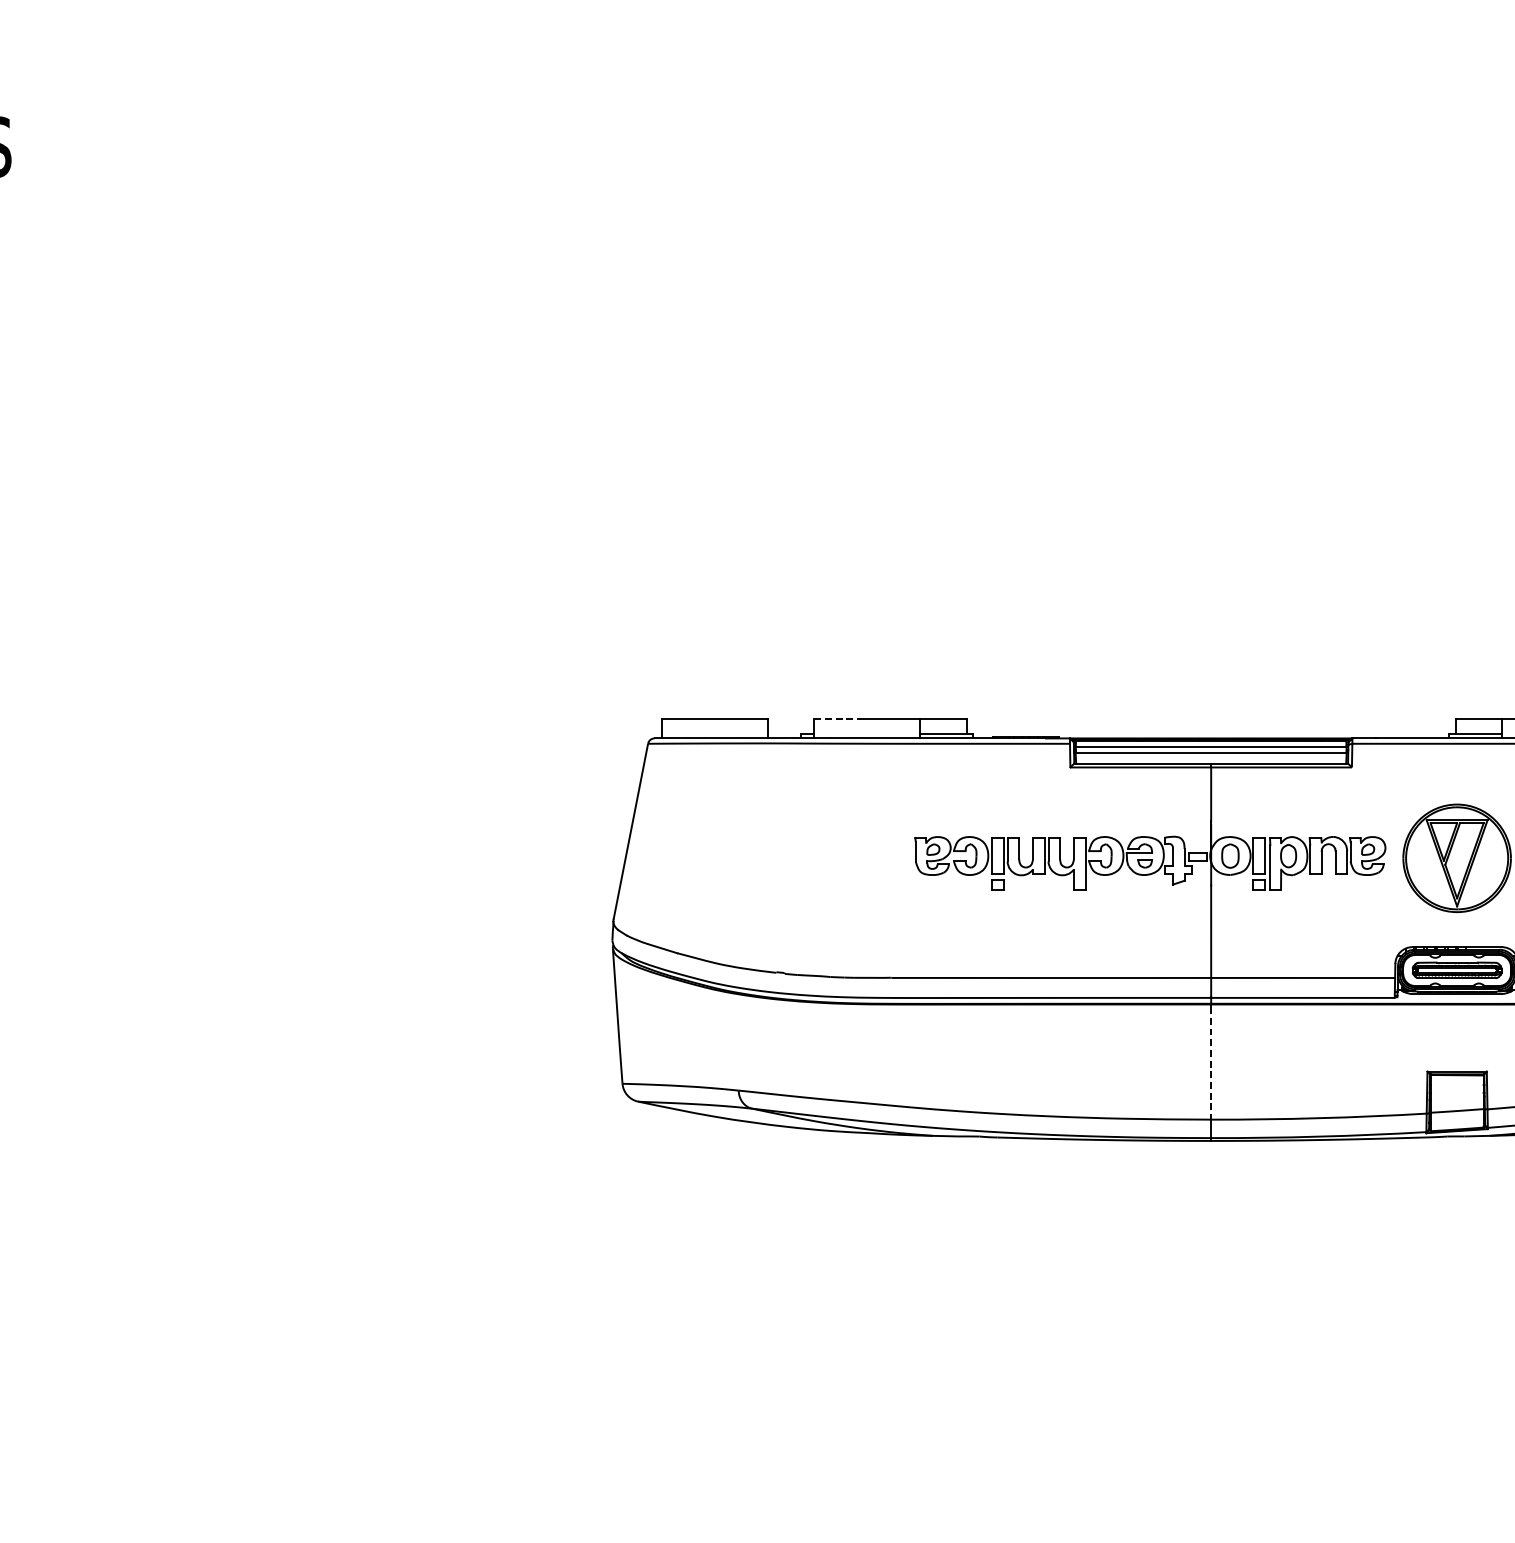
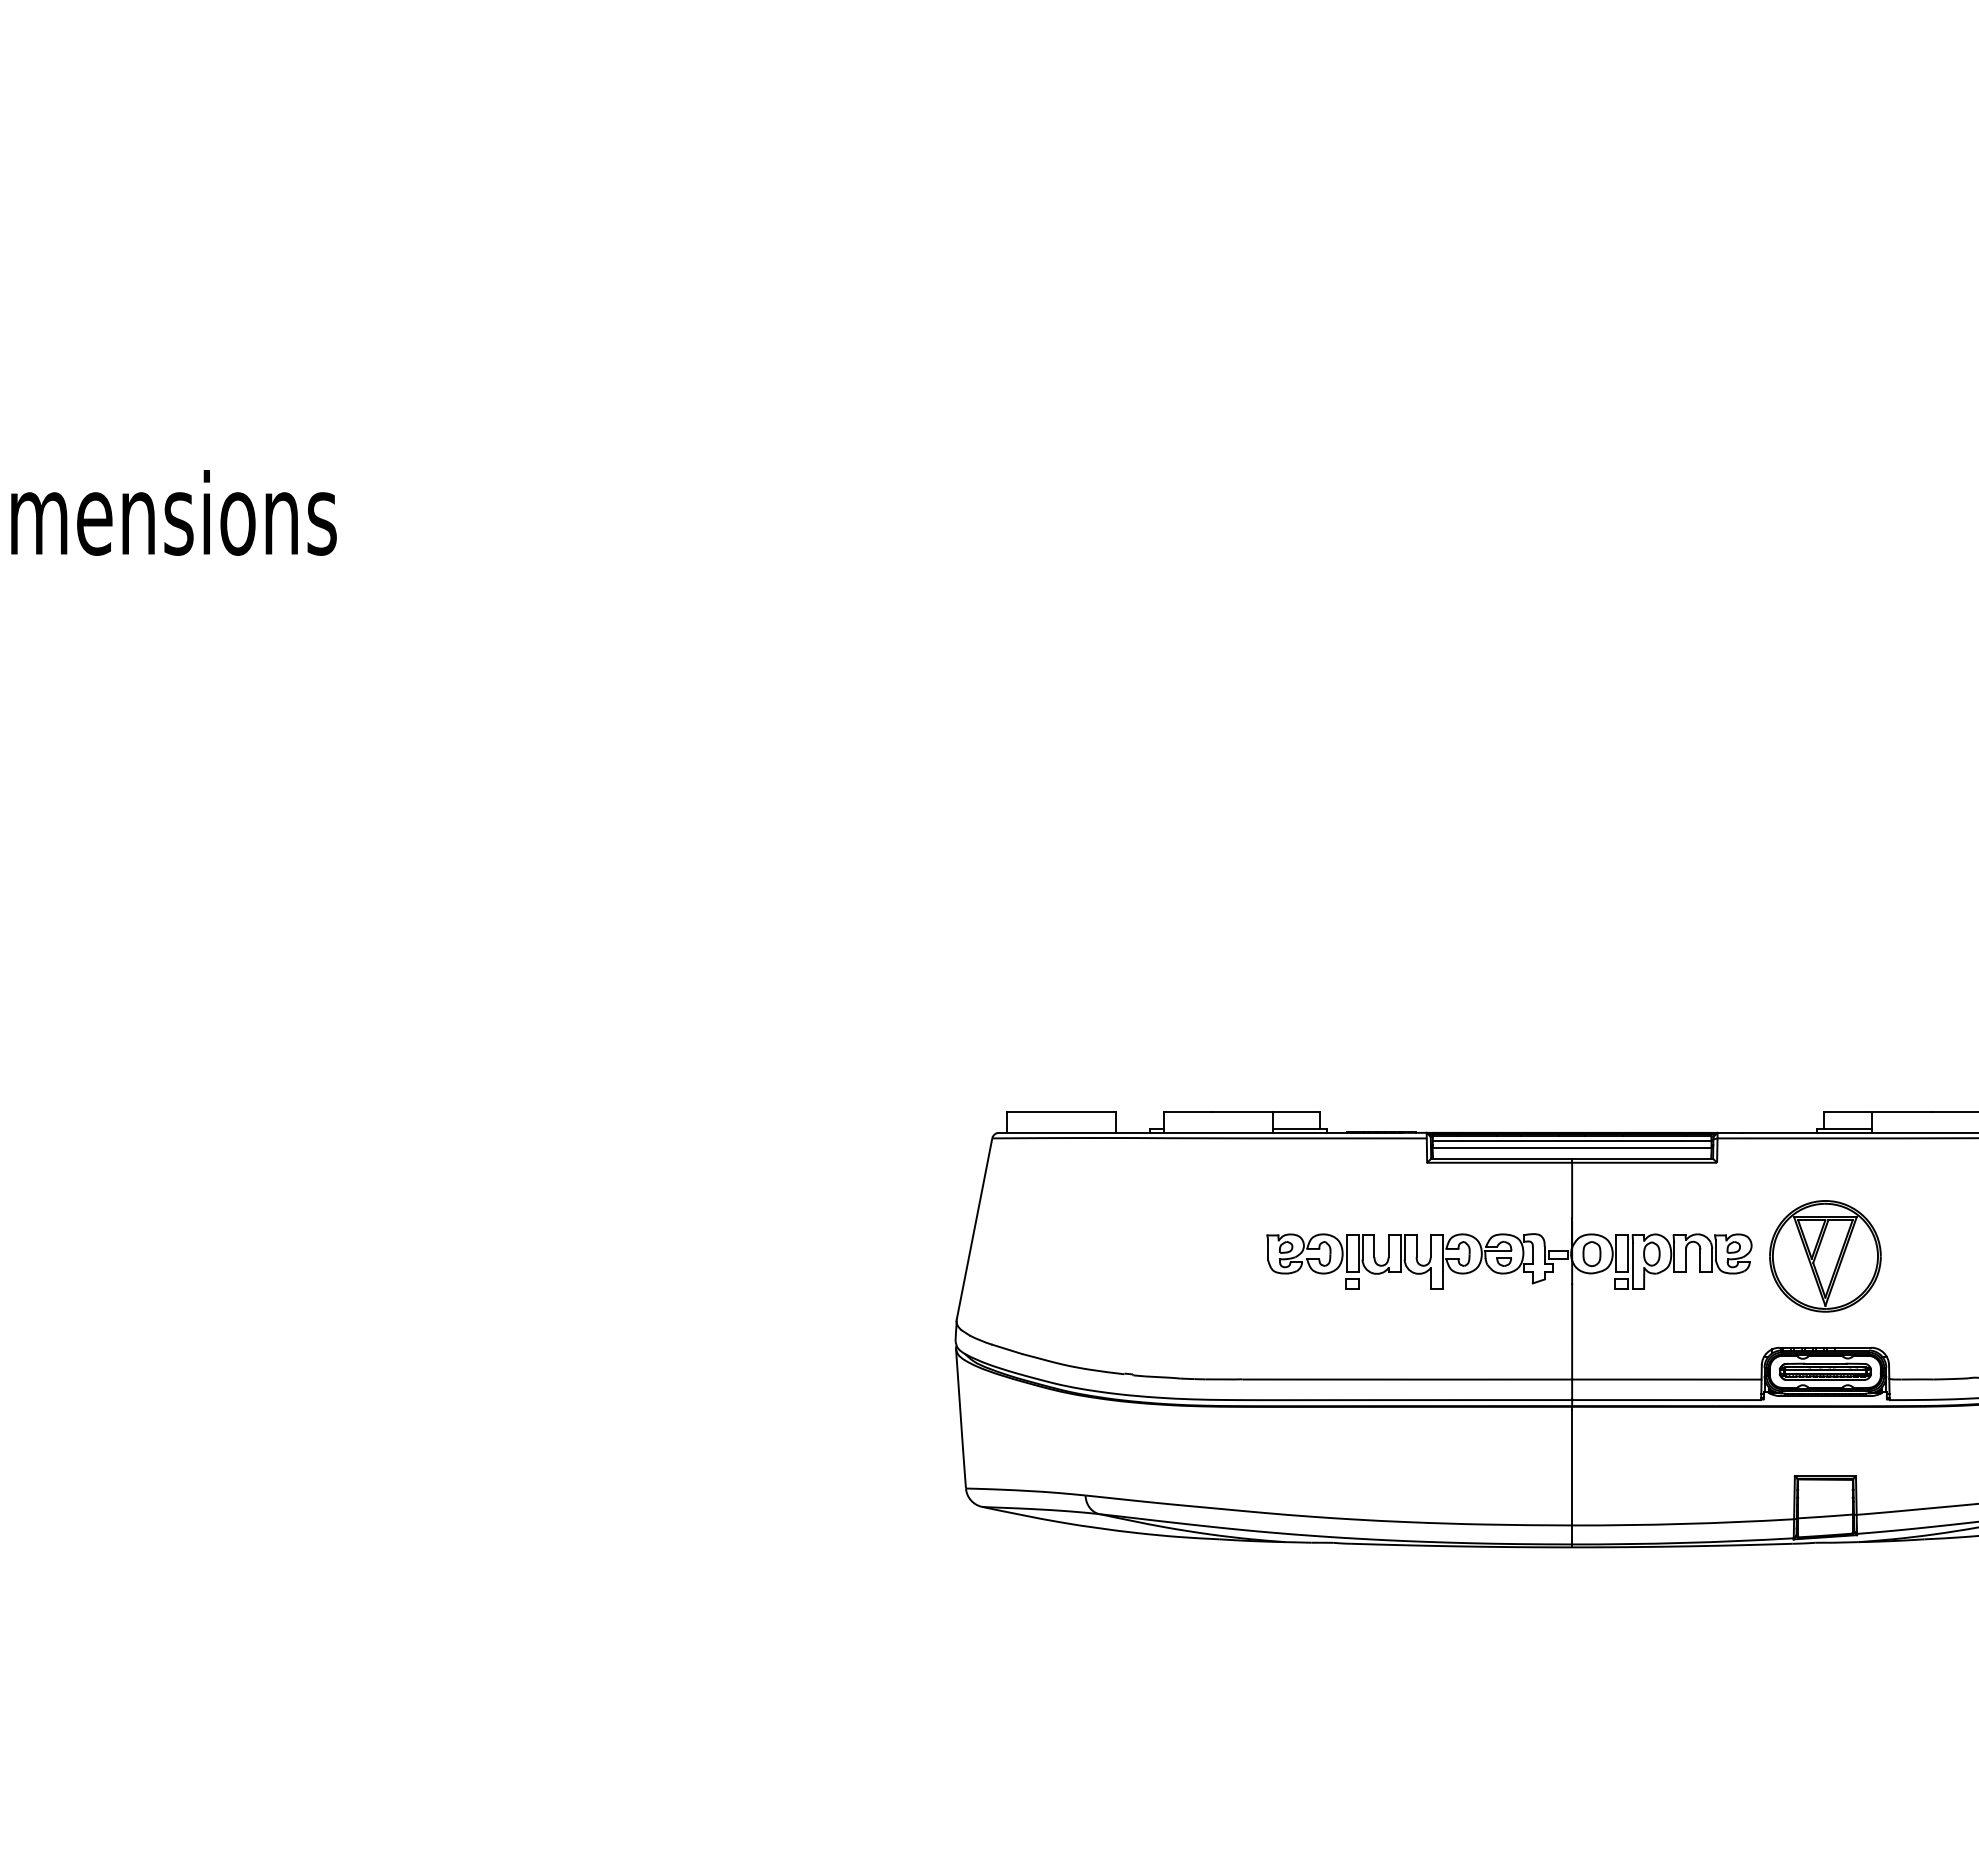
line: (837, 718) -> (1187, 1112), dashed -> solid
line: (1211, 1063) -> (1572, 1467), dashed -> solid

